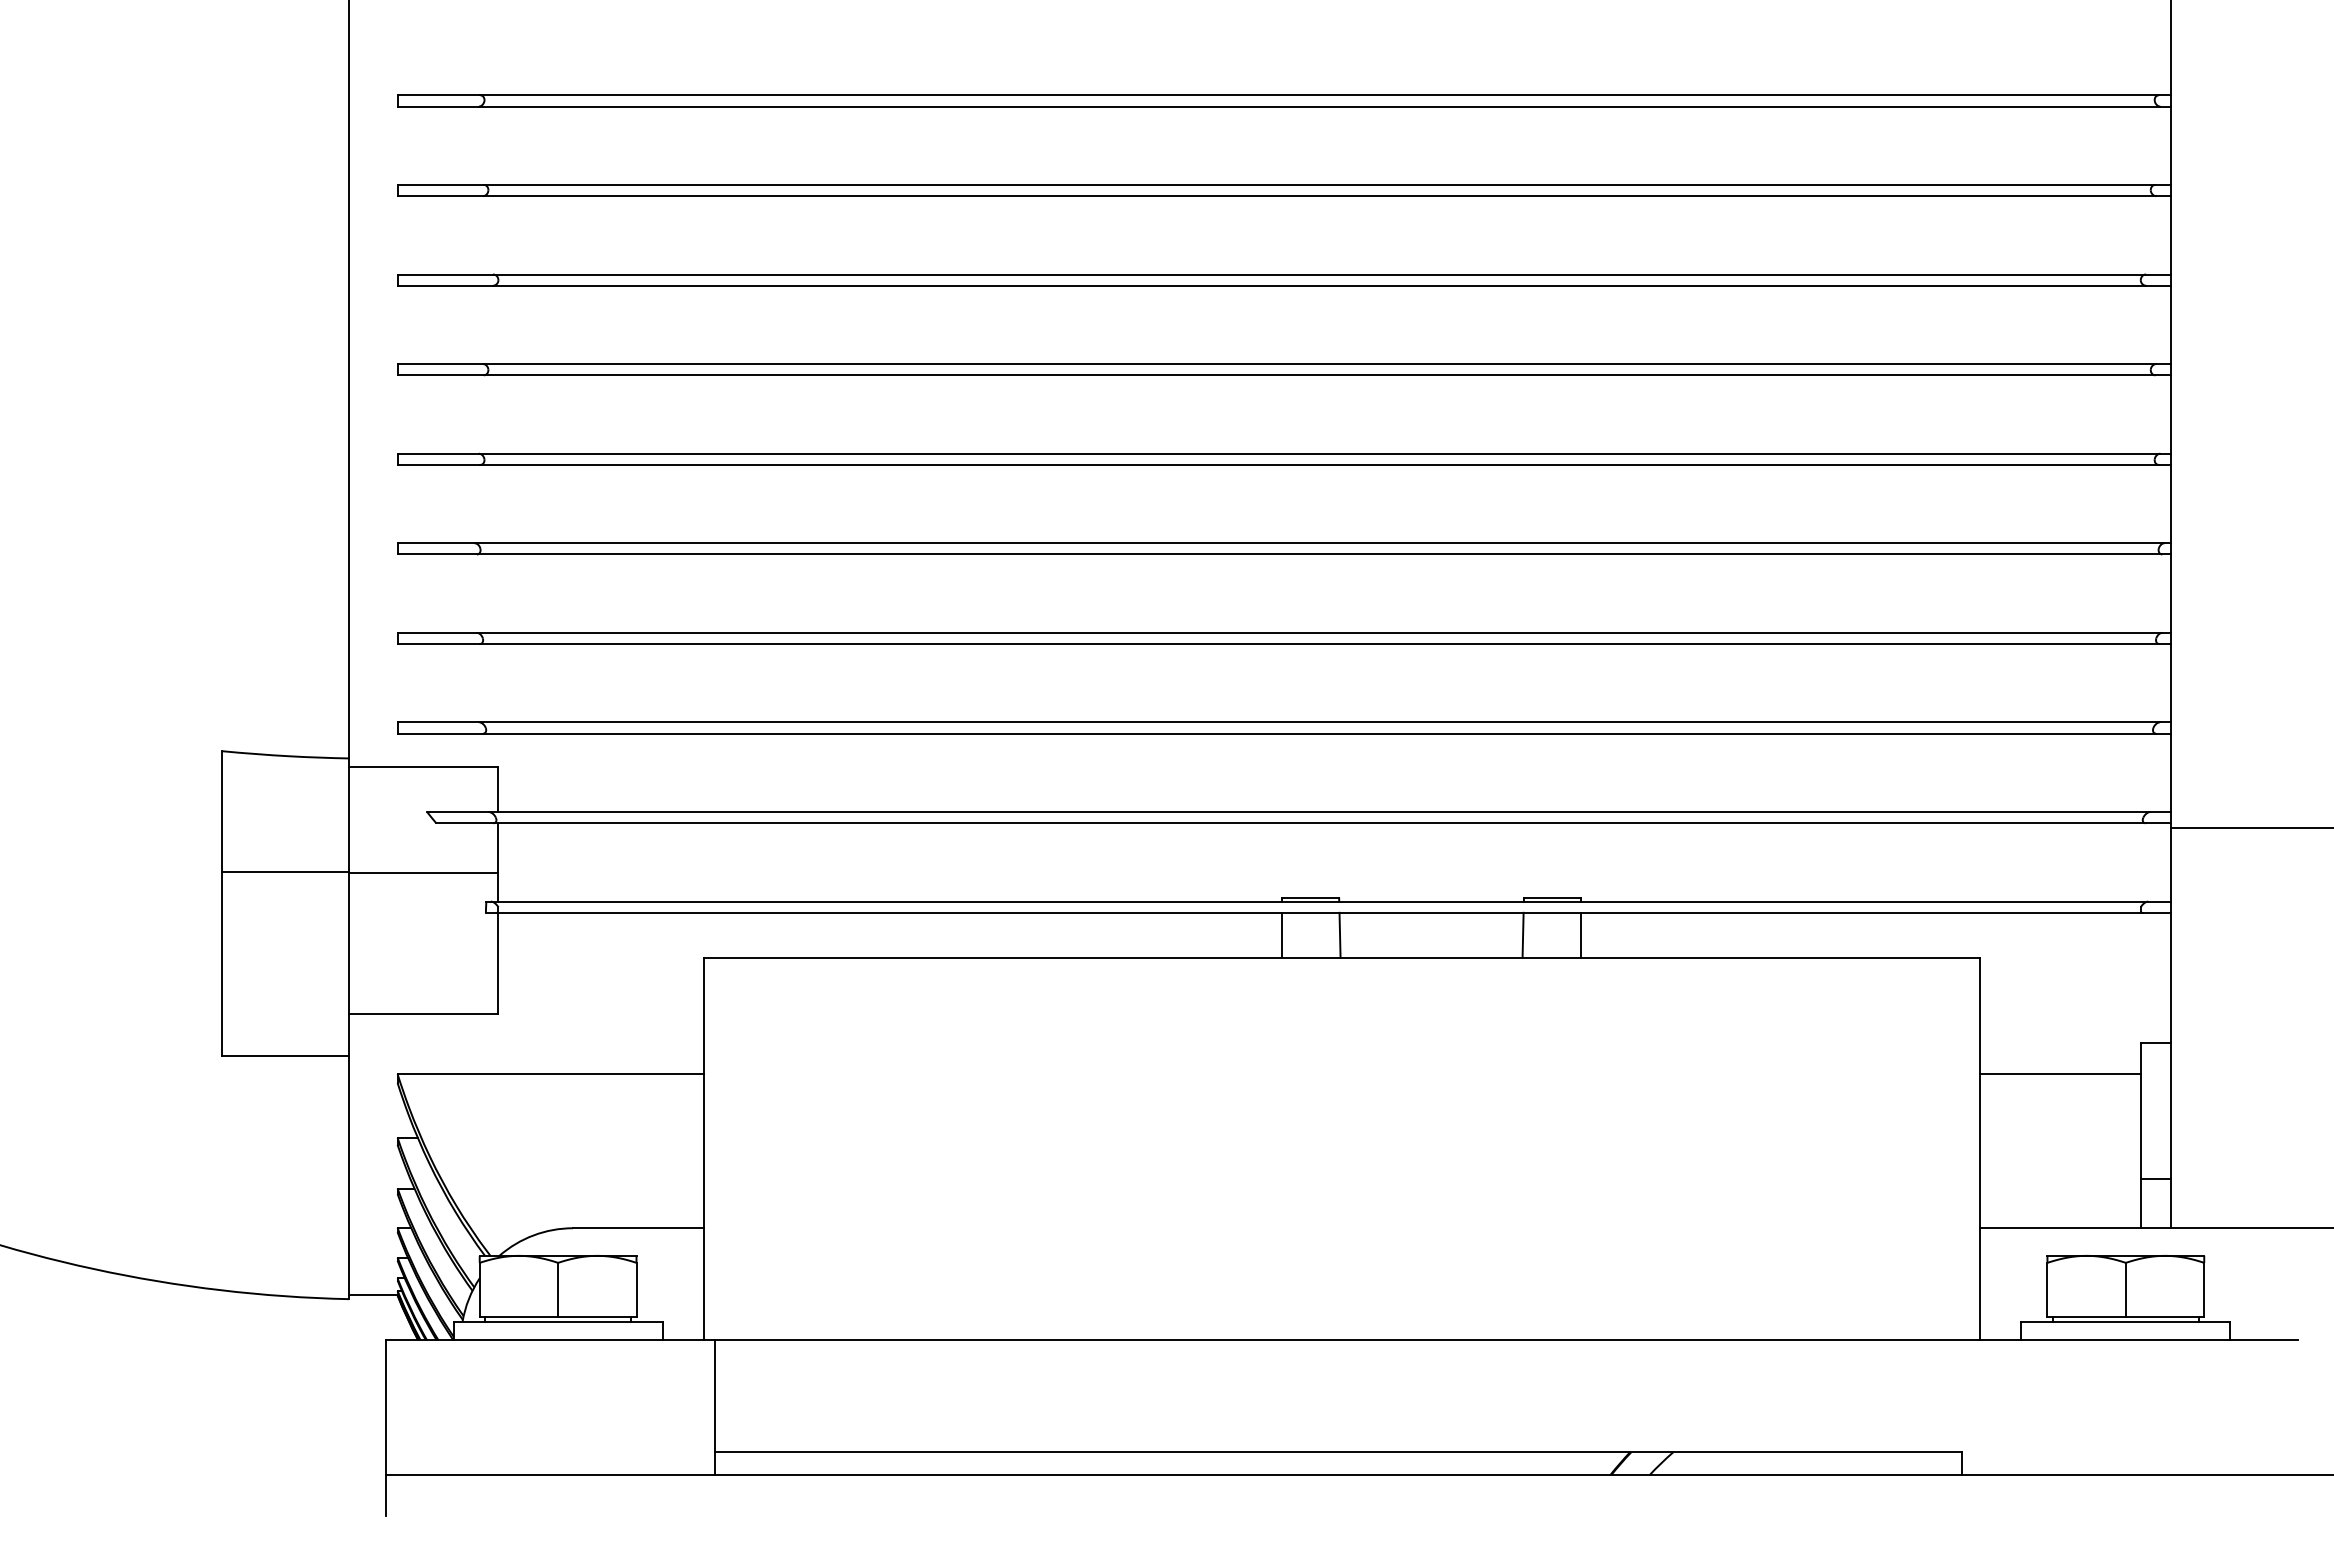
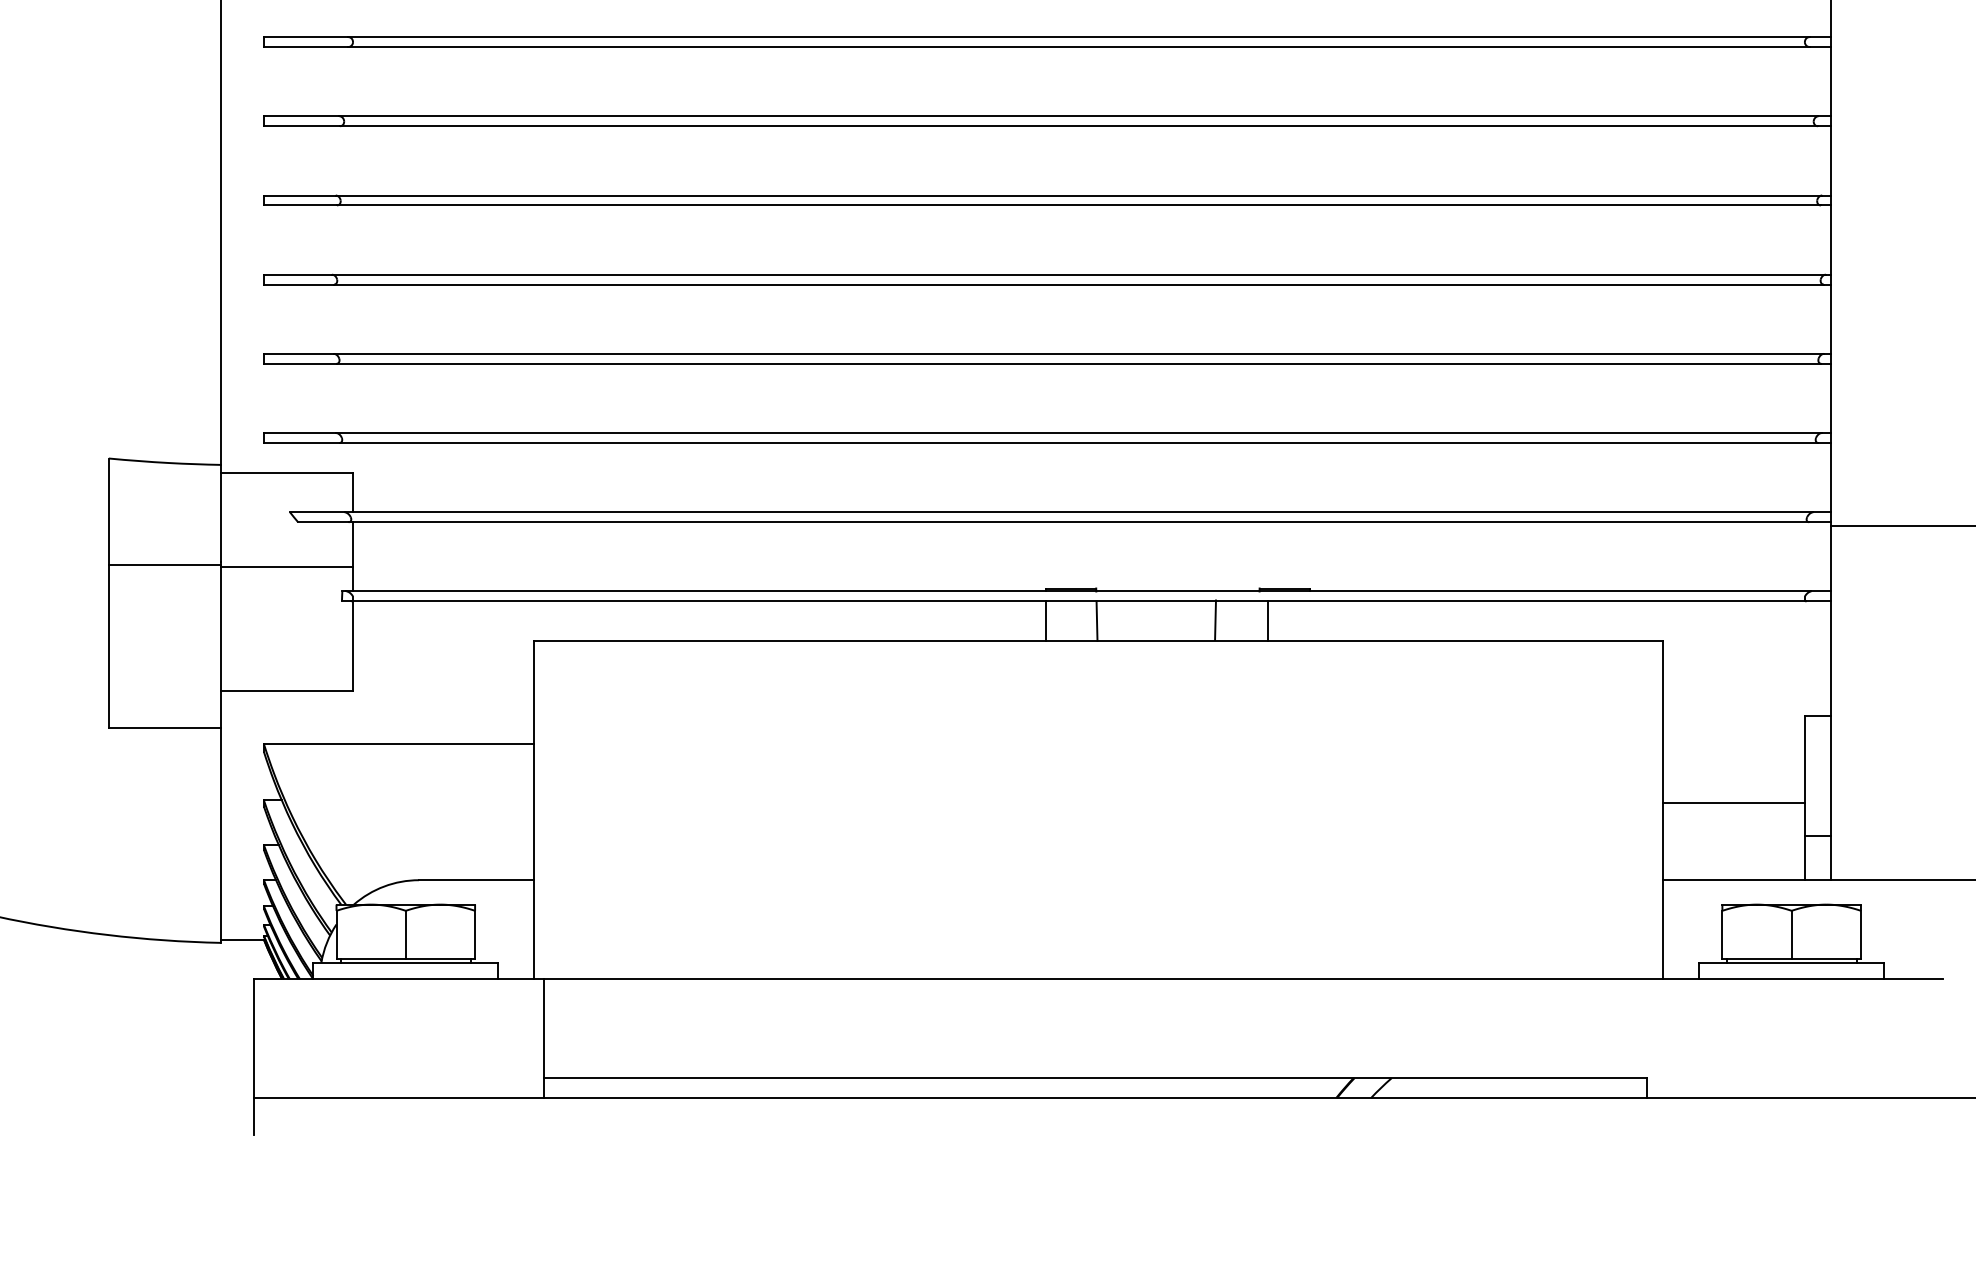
line: (1522, 934) -> (1215, 619), moved
line: (1580, 934) -> (1268, 620), moved
line: (2060, 1074) -> (1733, 803), moved

